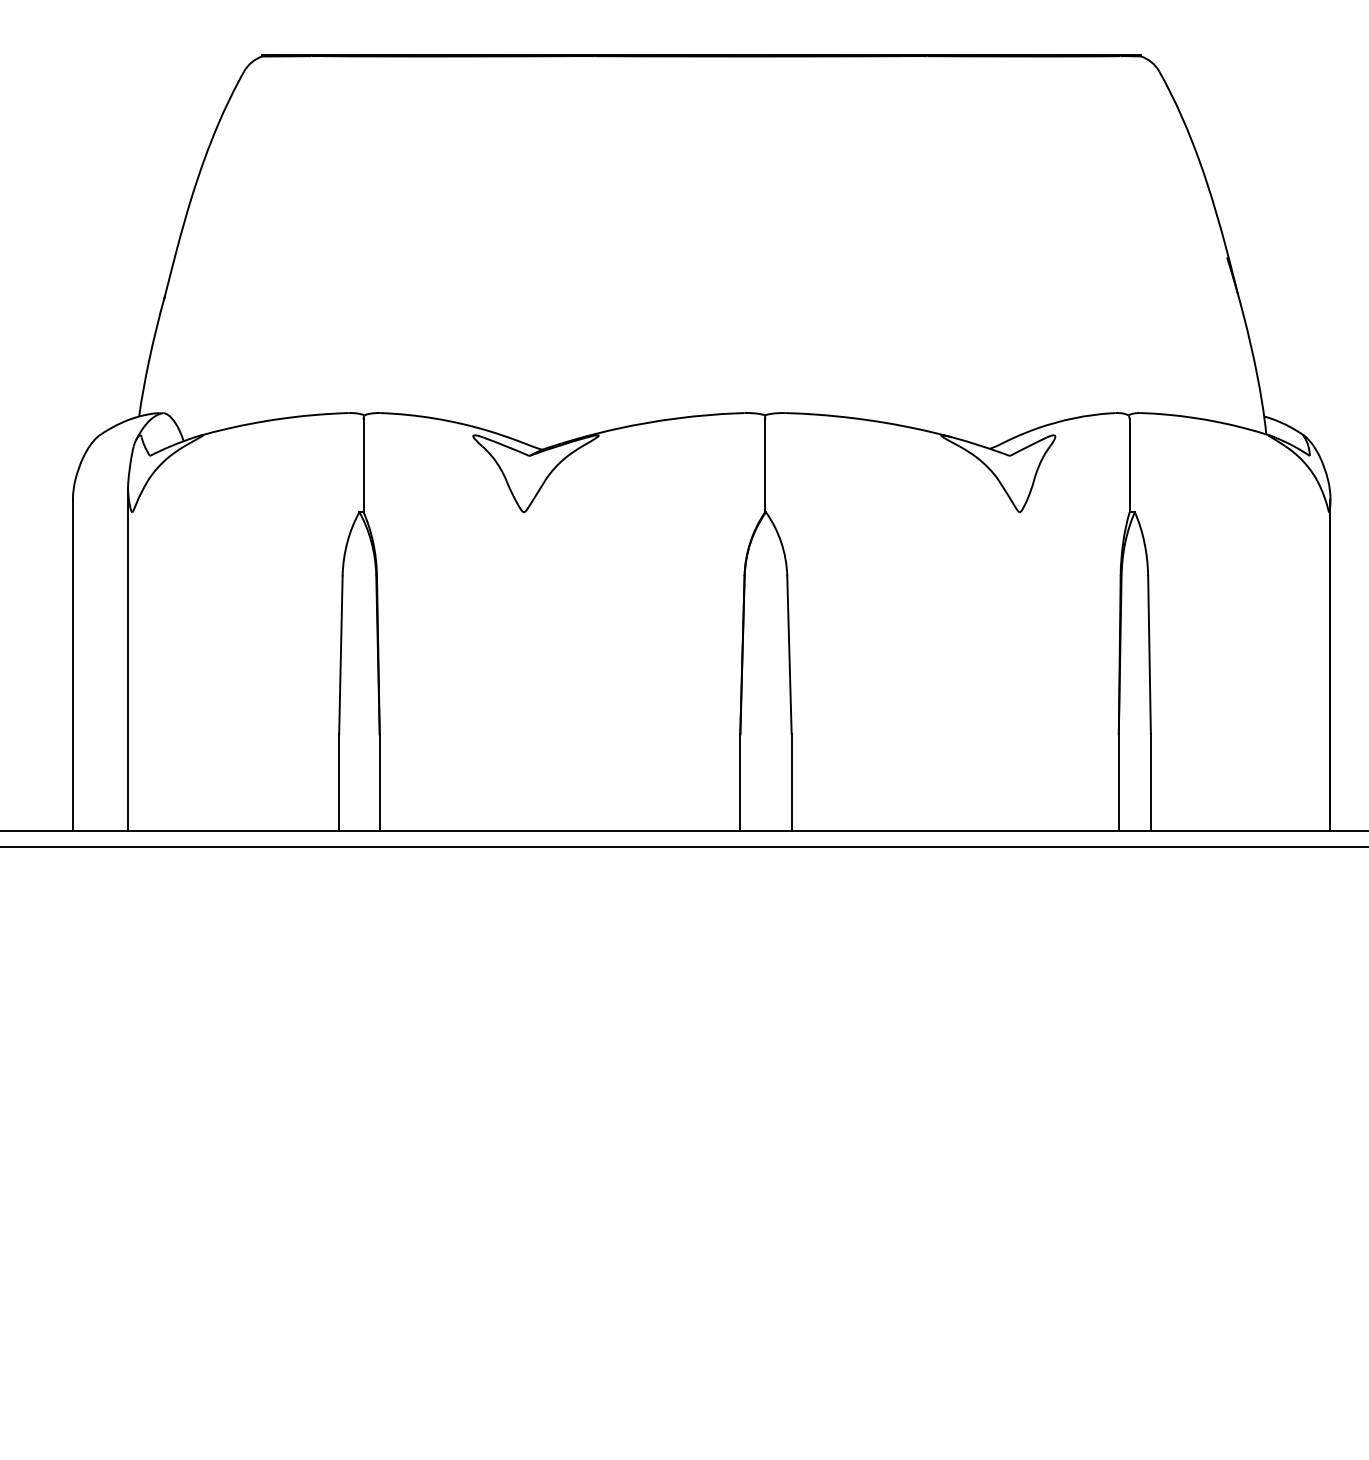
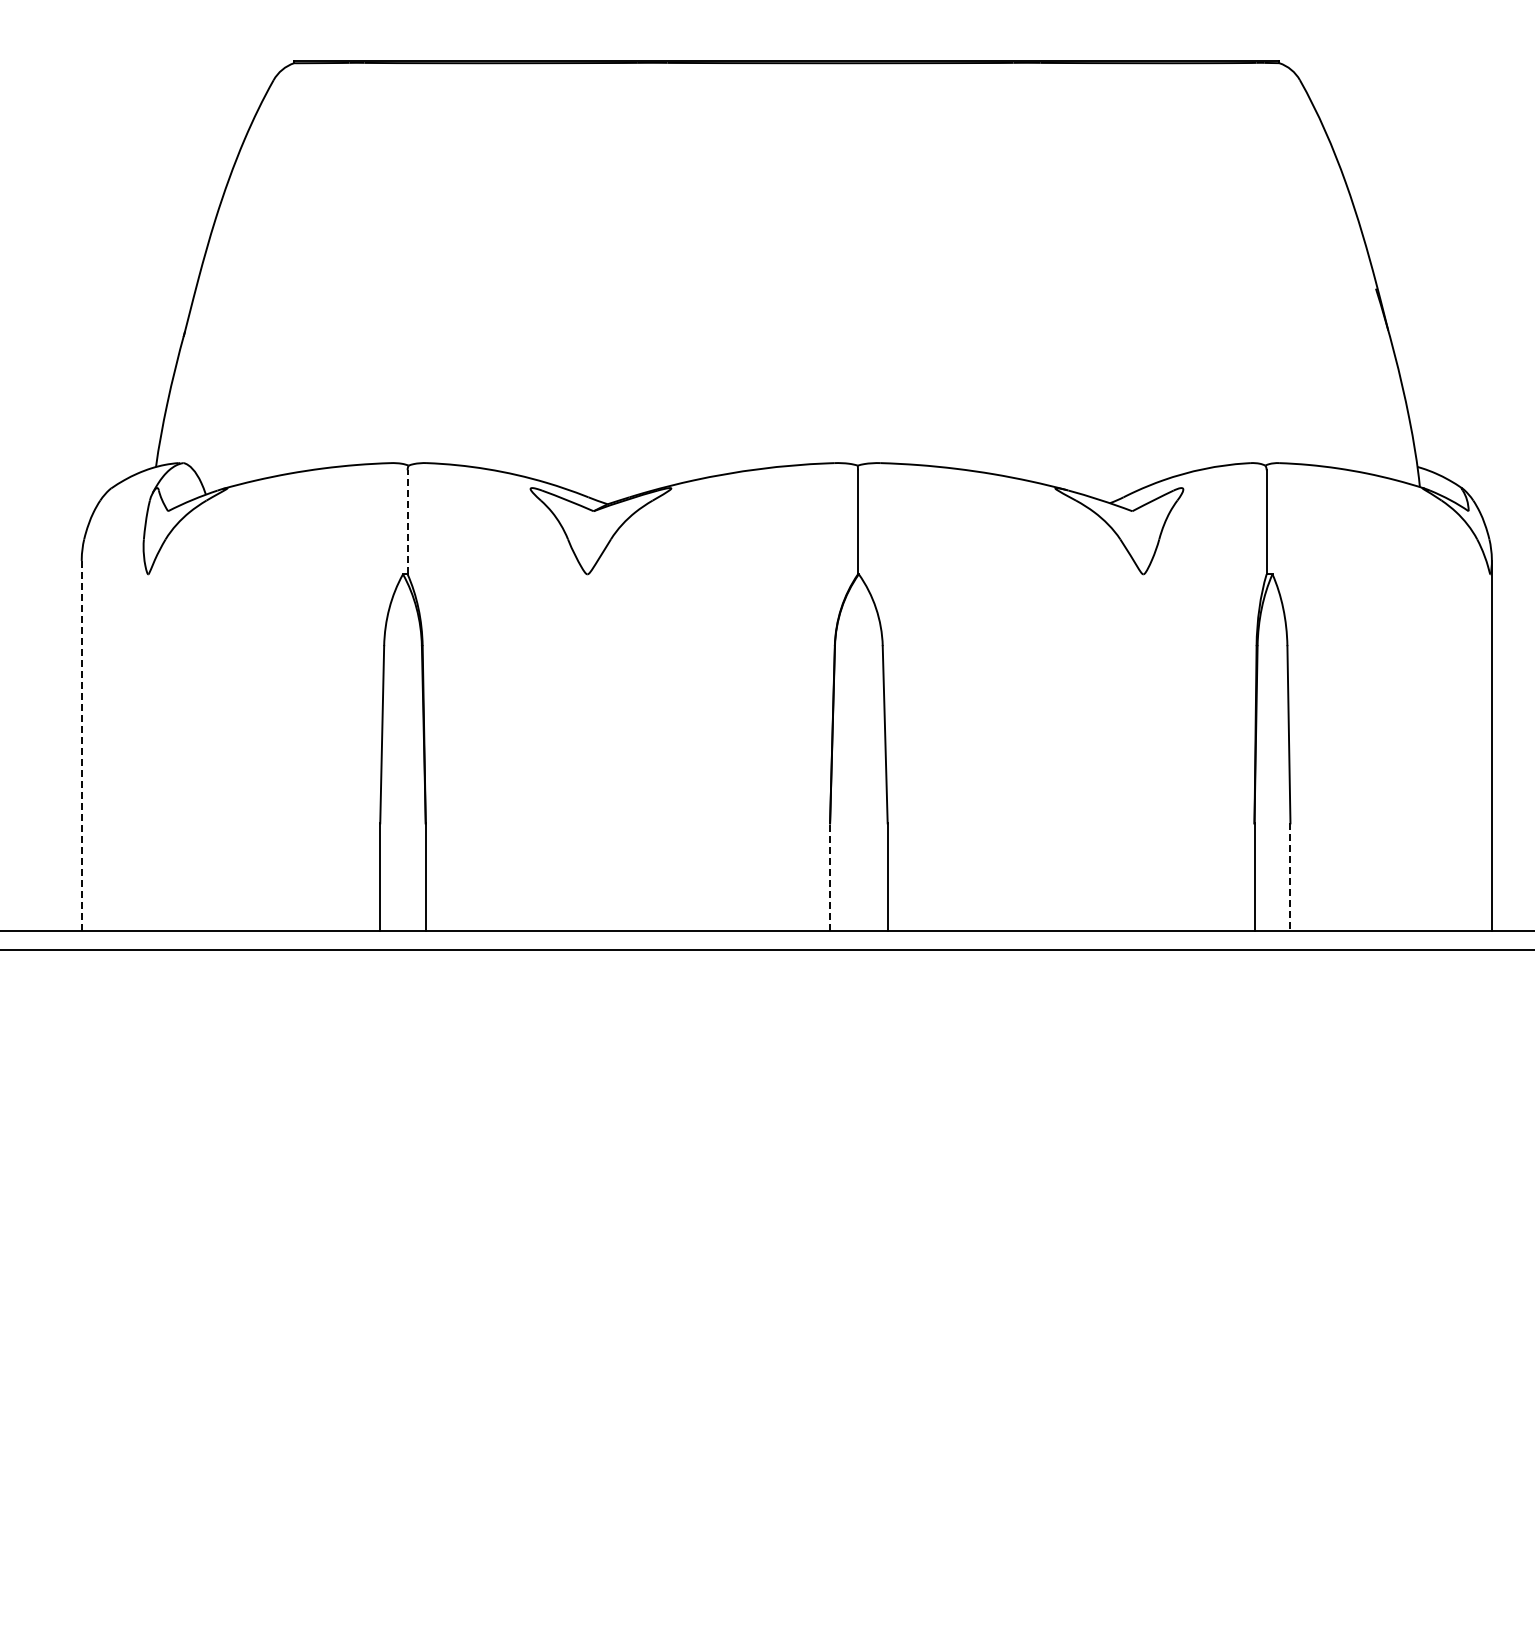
line: (363, 465) -> (407, 521), solid -> dashed
line: (128, 659) -> (143, 739), removed
line: (72, 665) -> (81, 746), solid -> dashed
line: (740, 782) -> (830, 877), solid -> dashed
line: (1150, 782) -> (1290, 877), solid -> dashed

